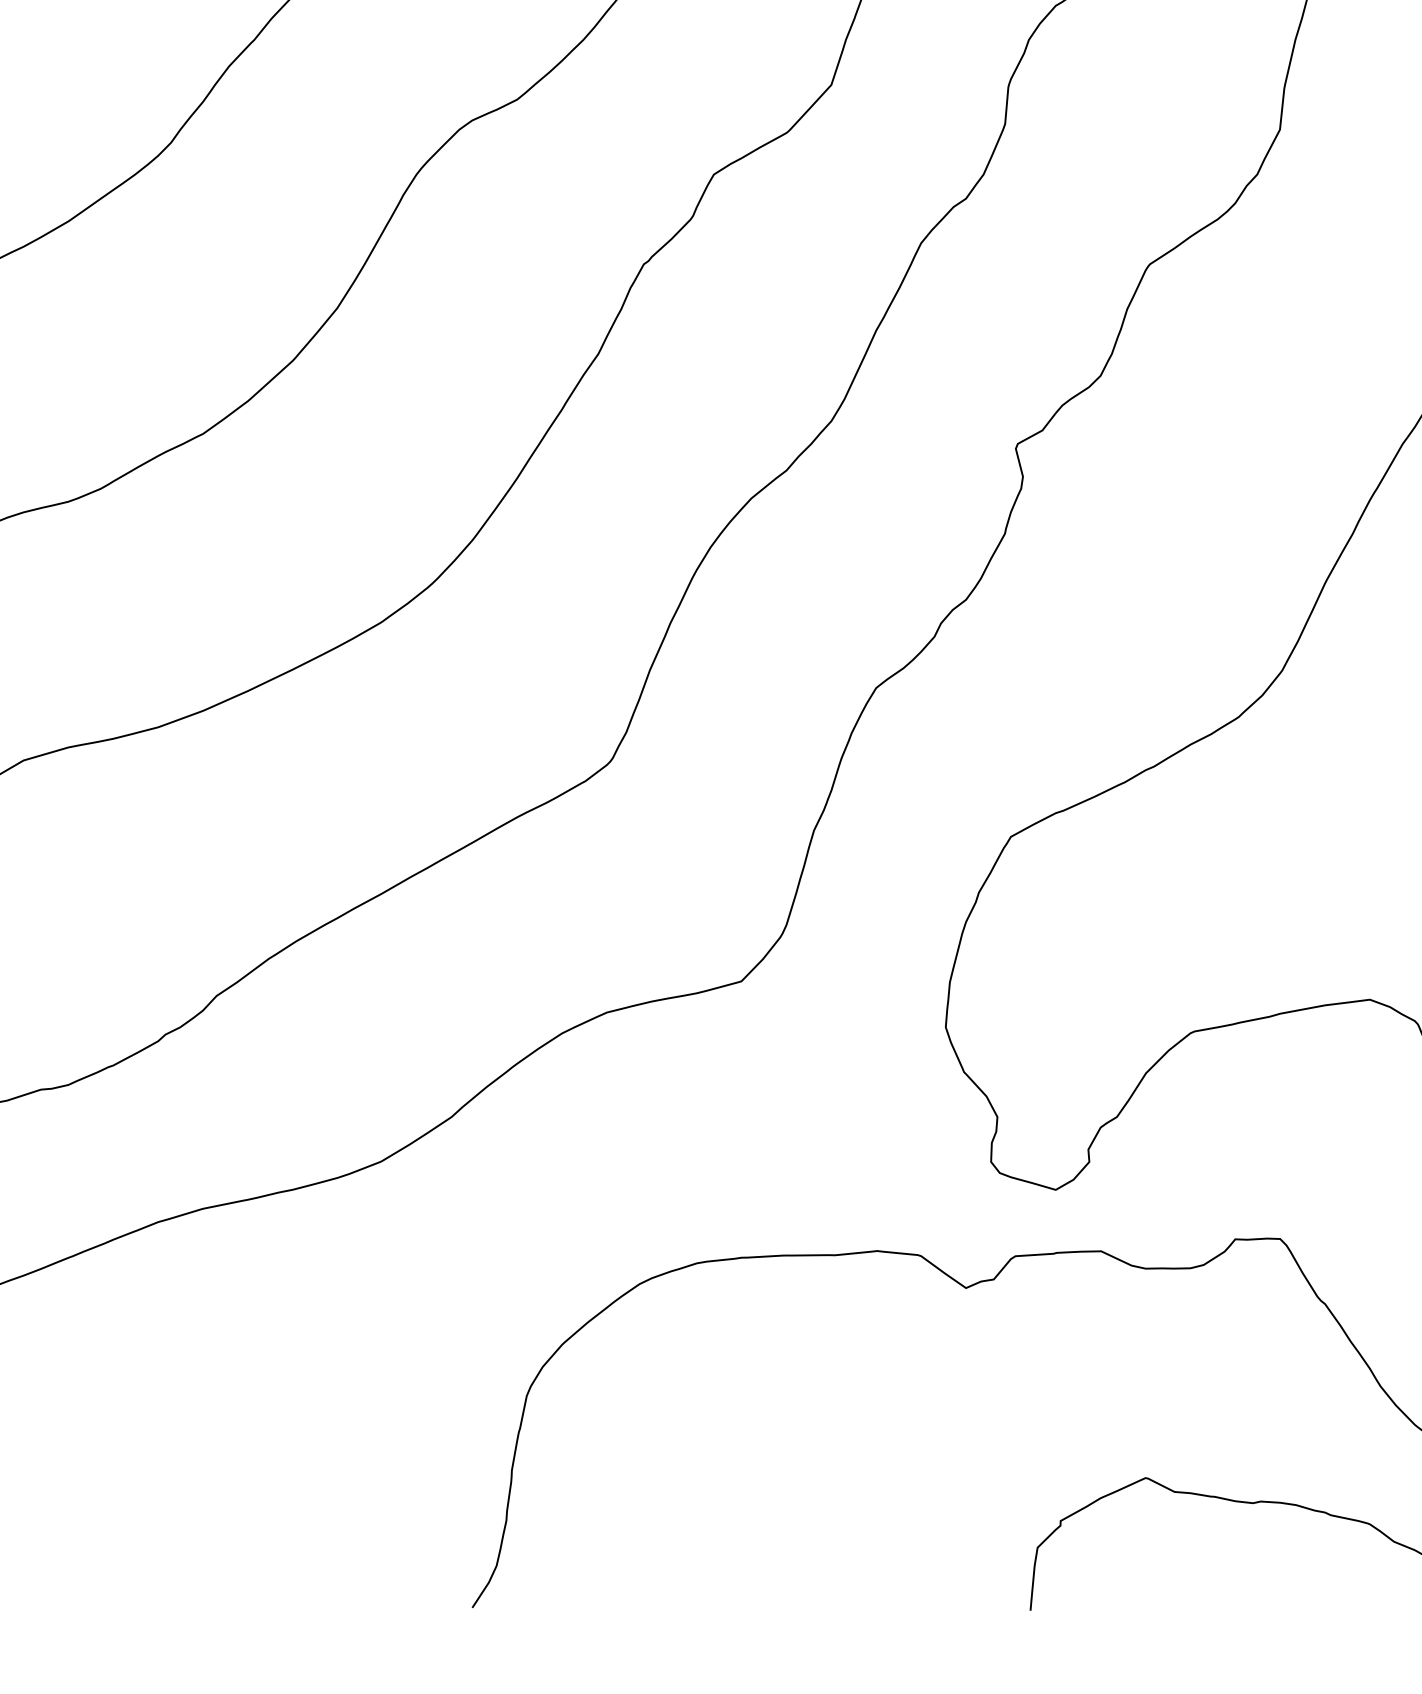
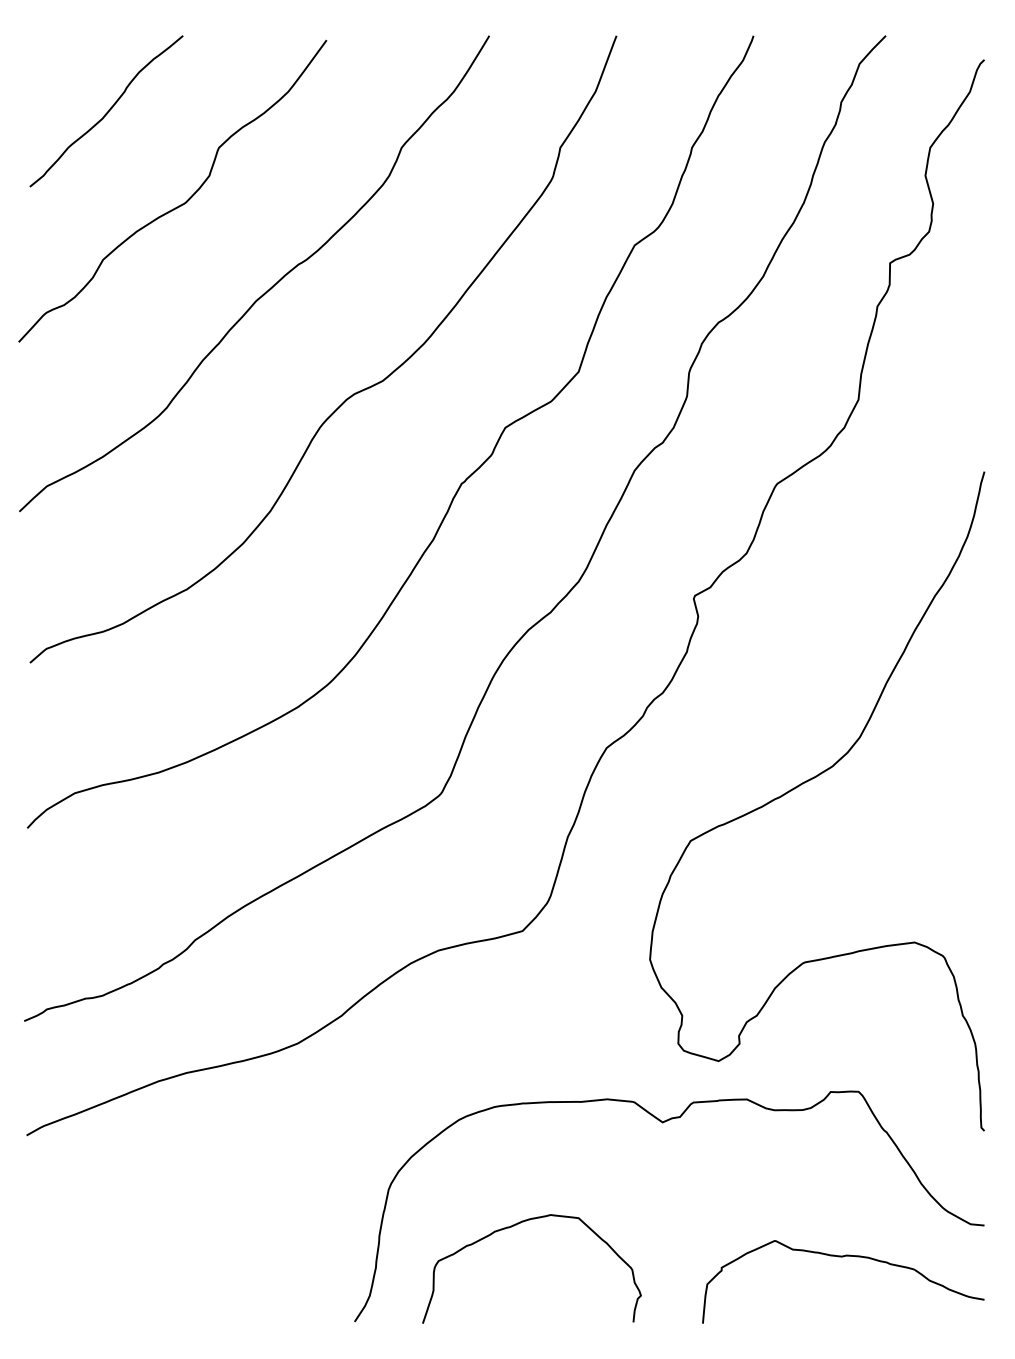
curve: (728, 1454) -> (514, 1226), added

